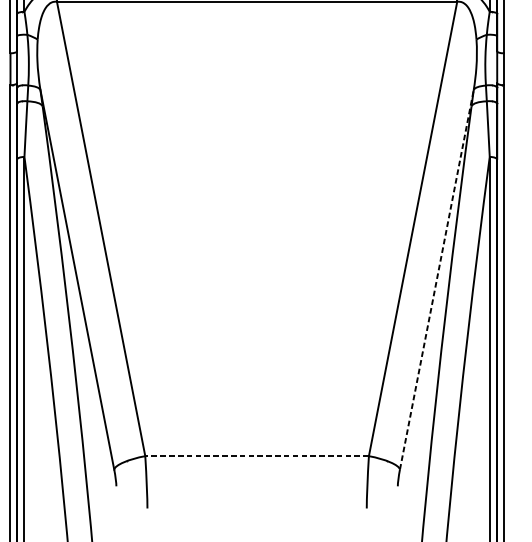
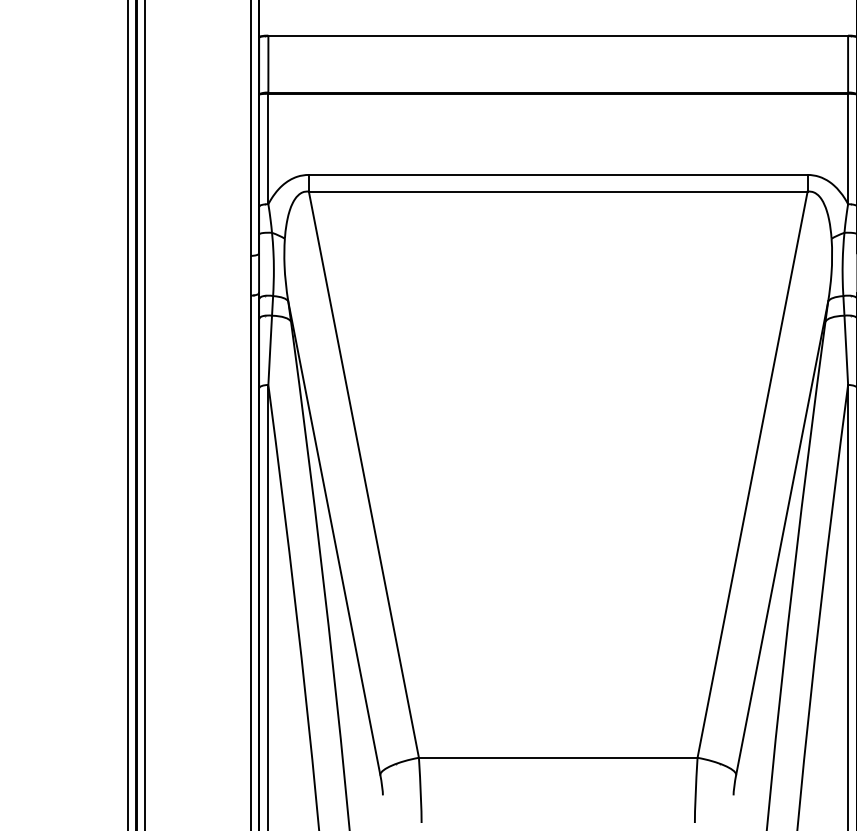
line: (437, 280) -> (782, 538), dashed -> solid
line: (256, 455) -> (557, 757), dashed -> solid

